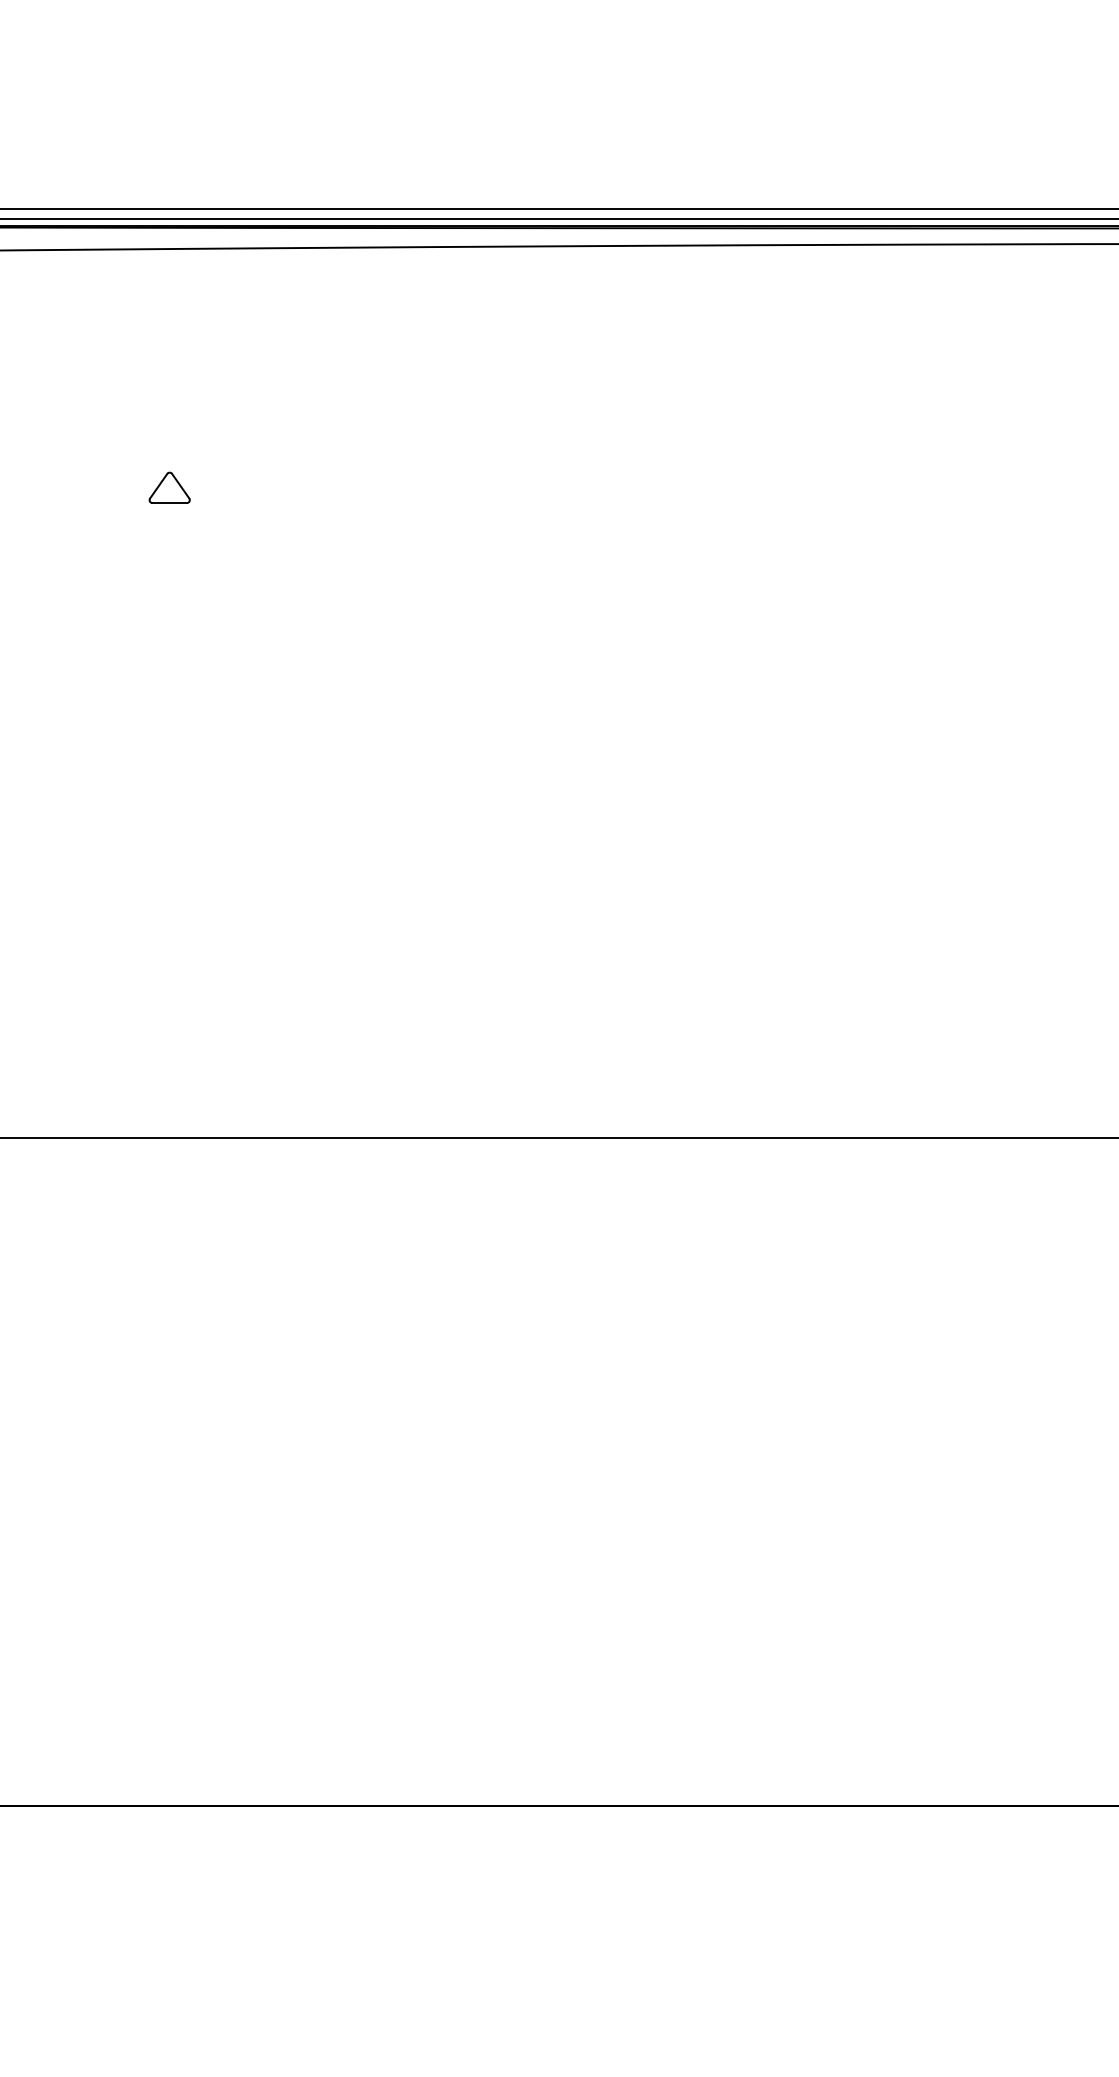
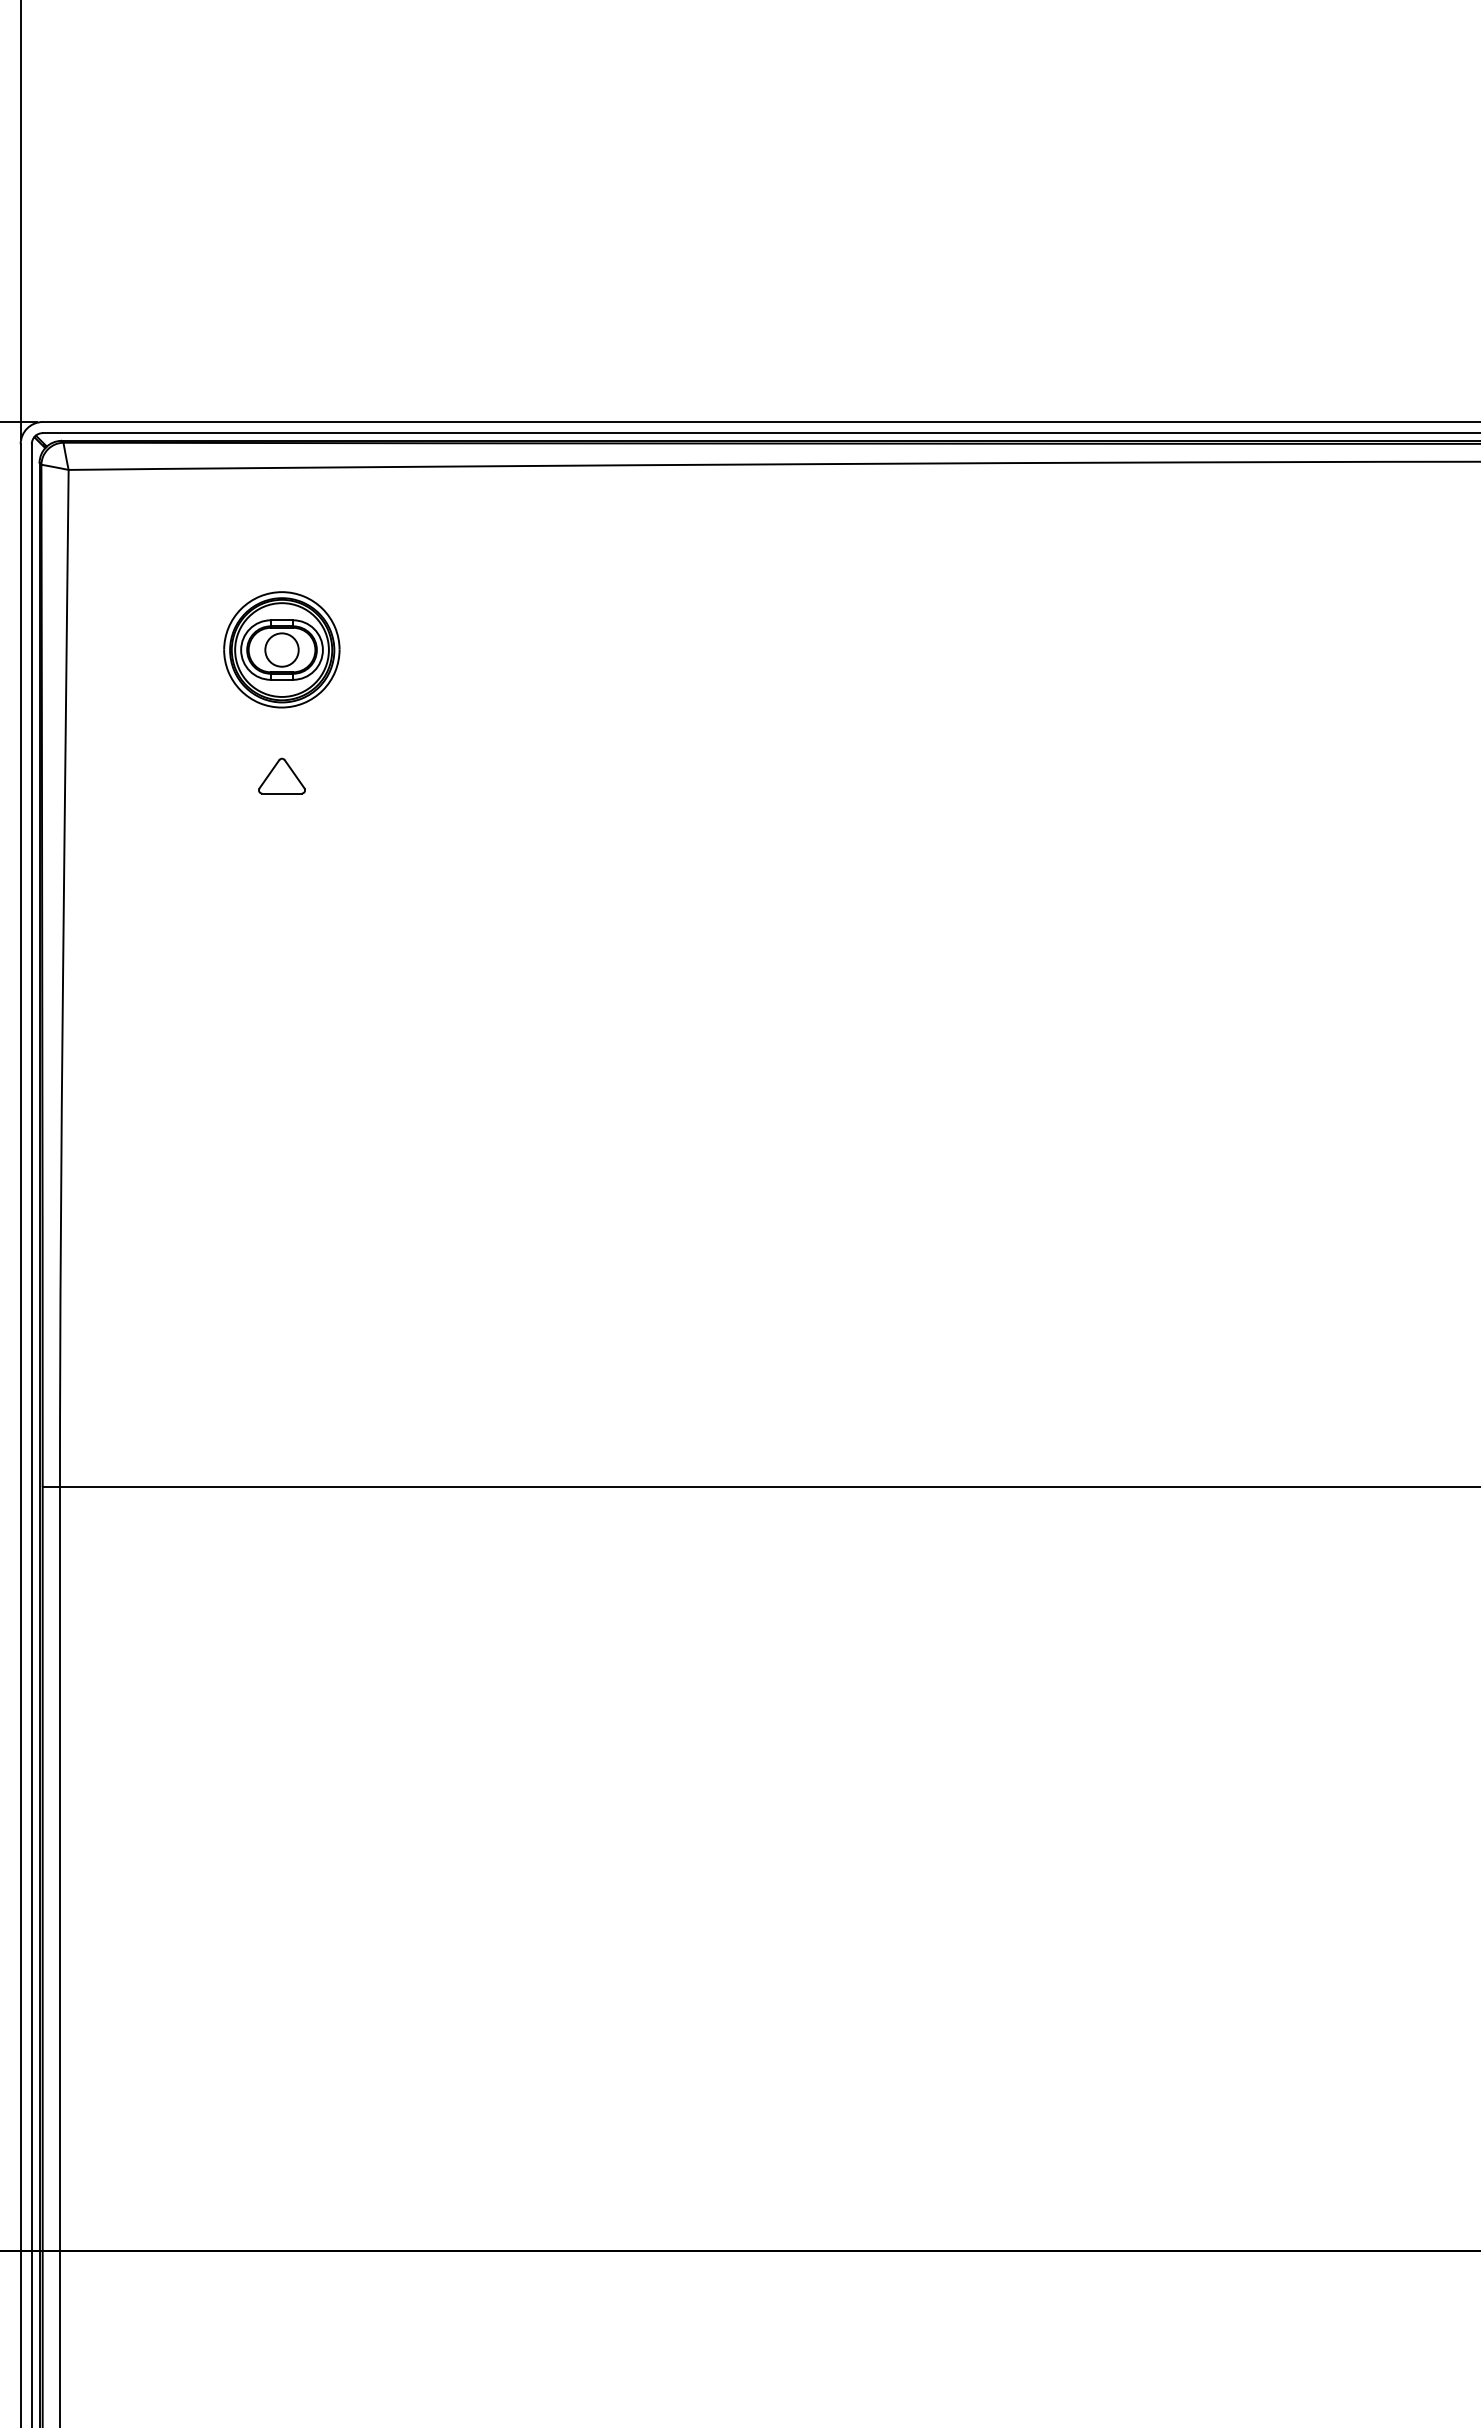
part: (122, 407) -> (281, 649), added
part: (169, 487) -> (281, 775), moved

